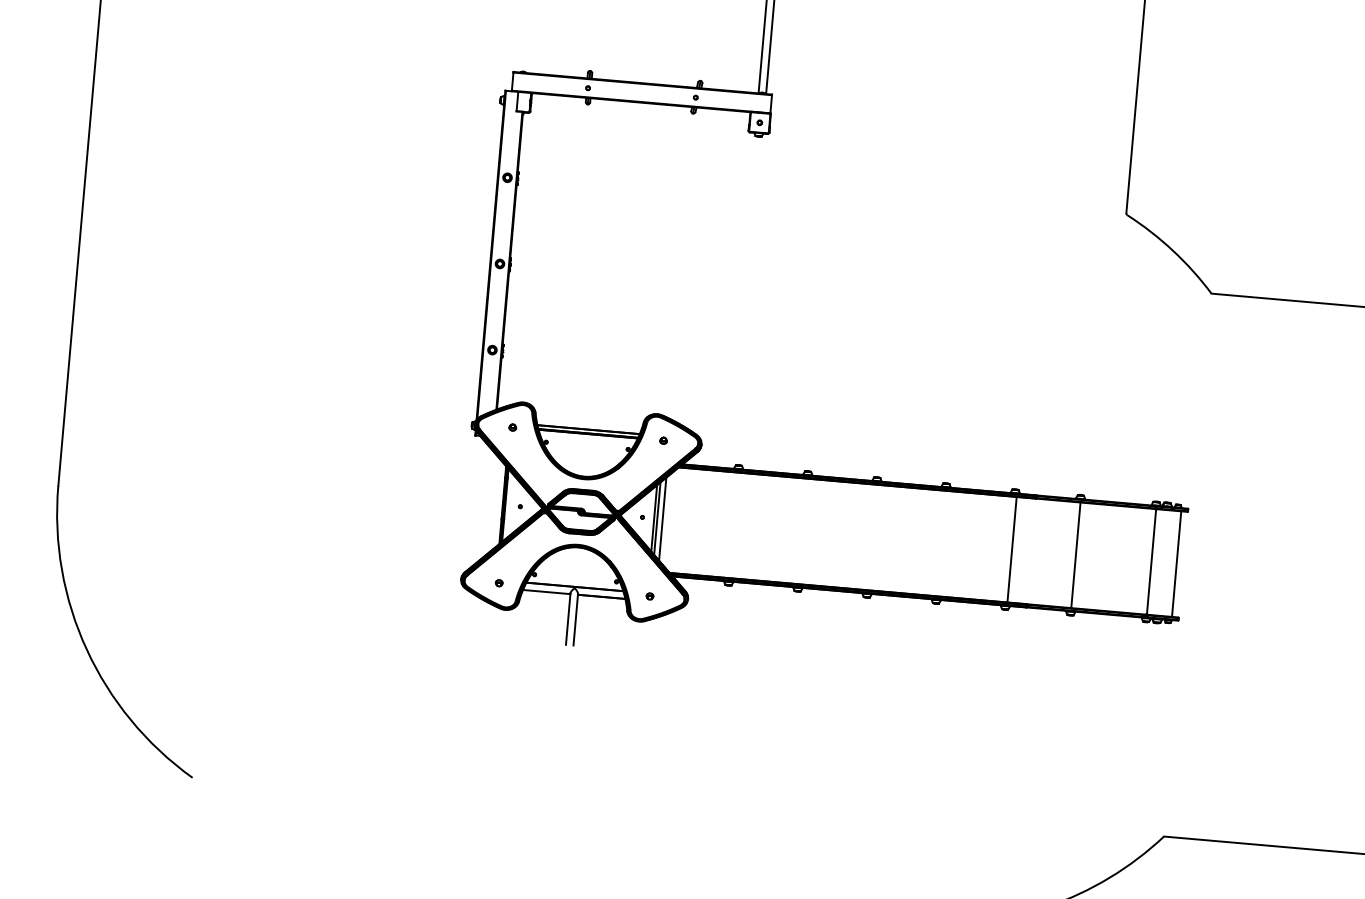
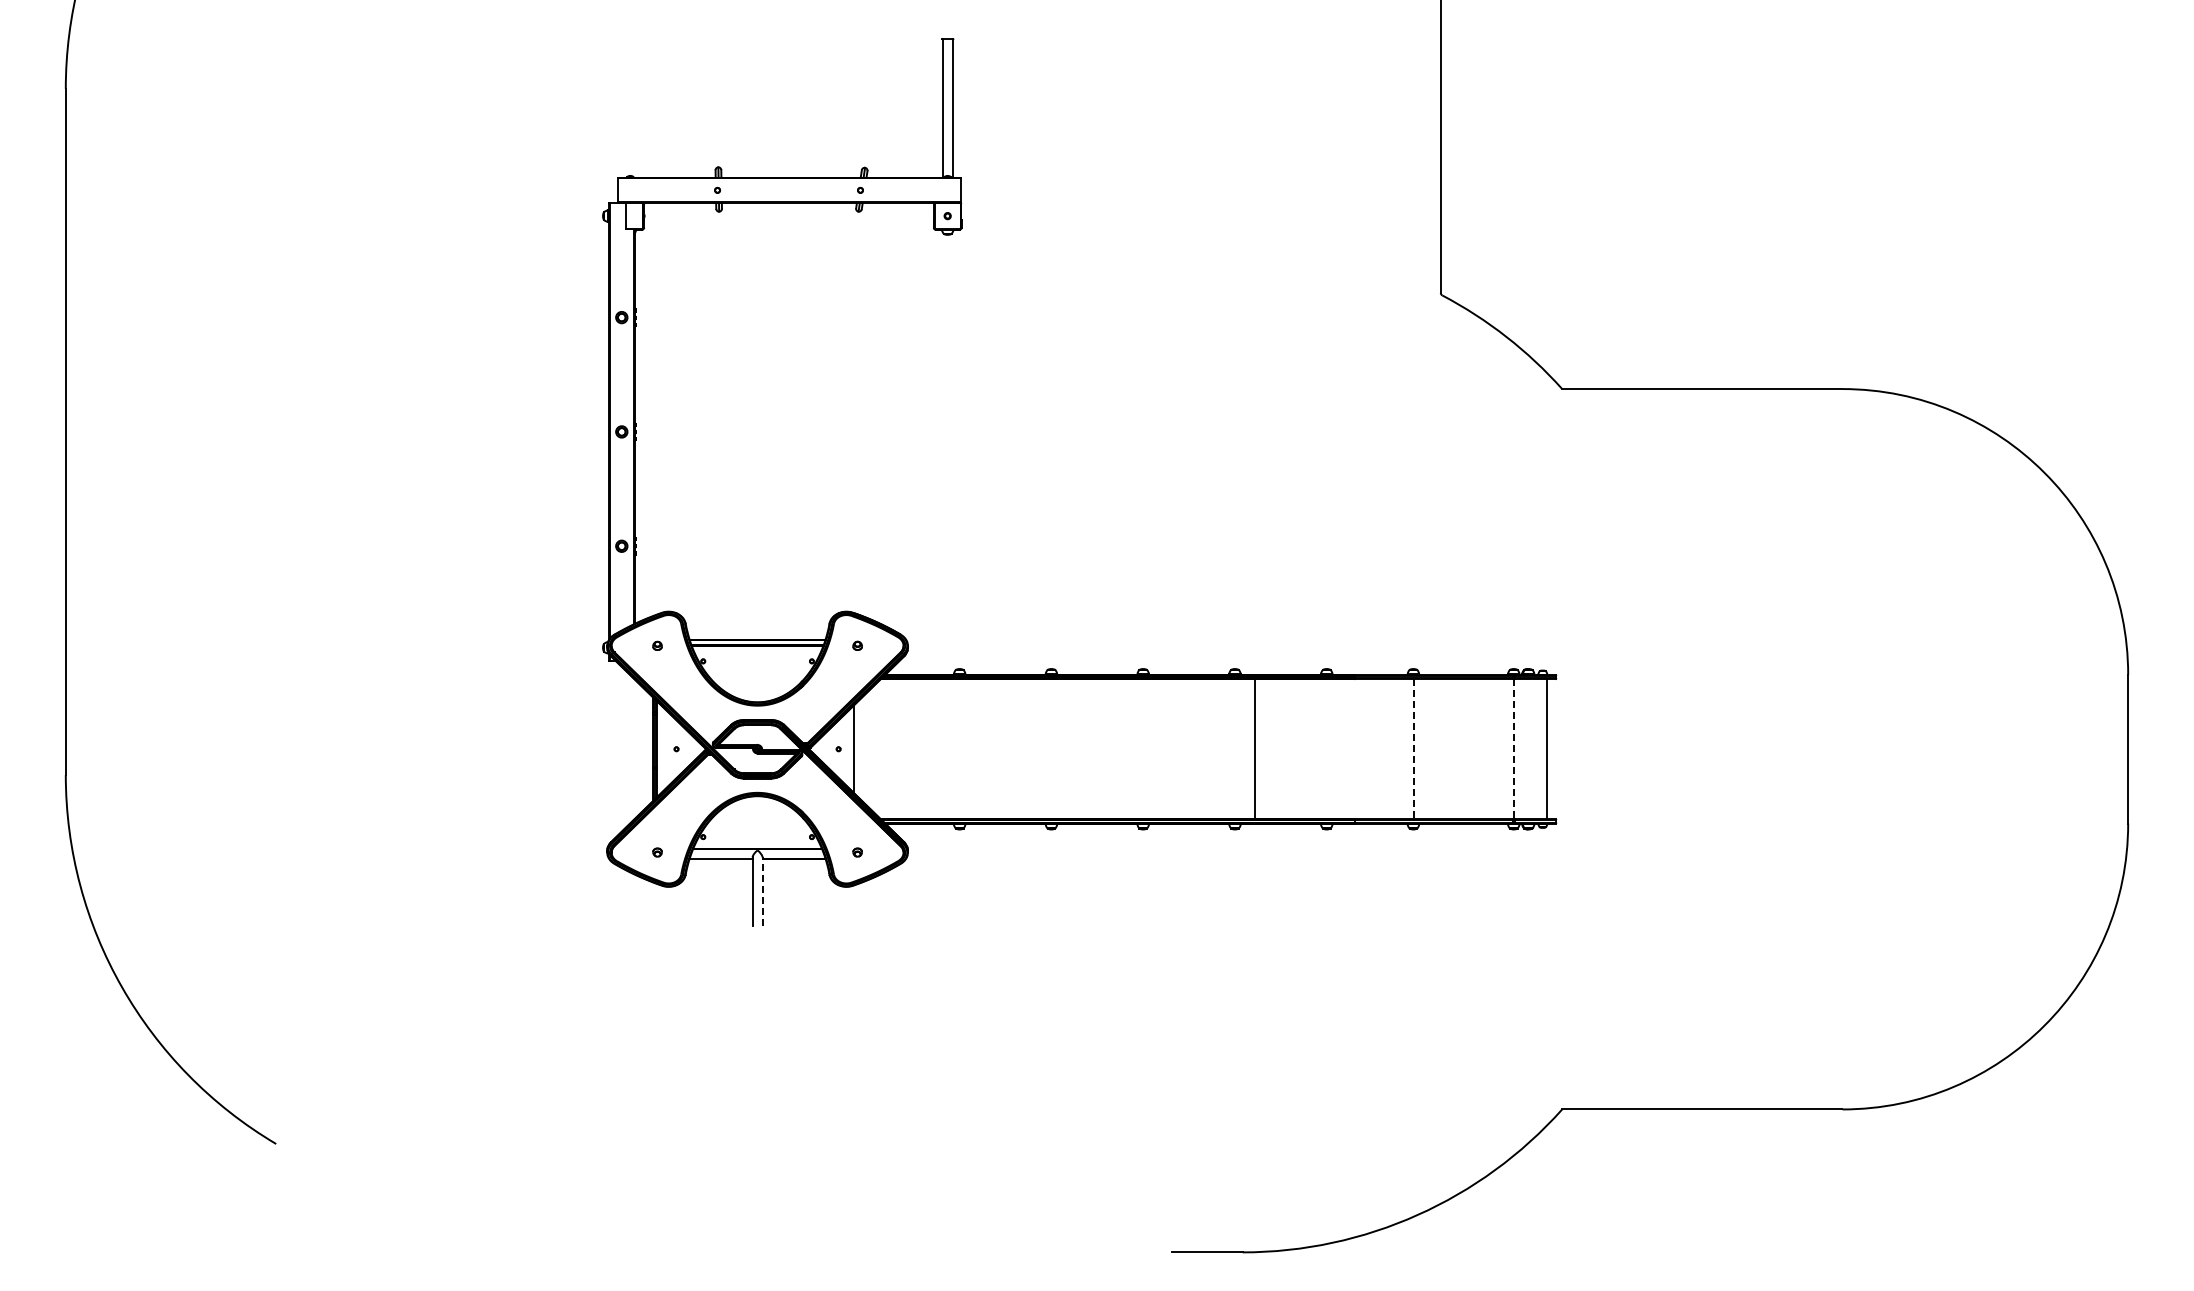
line: (657, 518) -> (858, 749), removed
line: (662, 519) -> (865, 749), removed
line: (1012, 549) -> (1255, 749), moved
line: (1075, 555) -> (1413, 749), solid -> dashed
line: (1151, 562) -> (1514, 749), solid -> dashed
line: (575, 619) -> (762, 891), solid -> dashed

